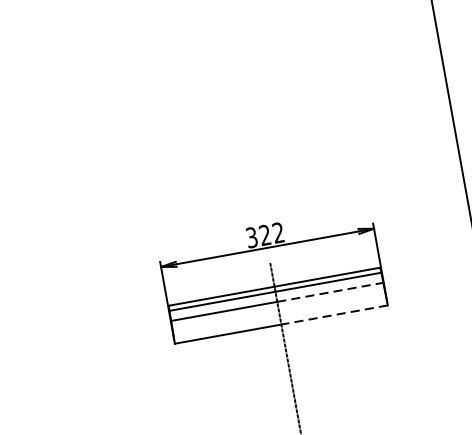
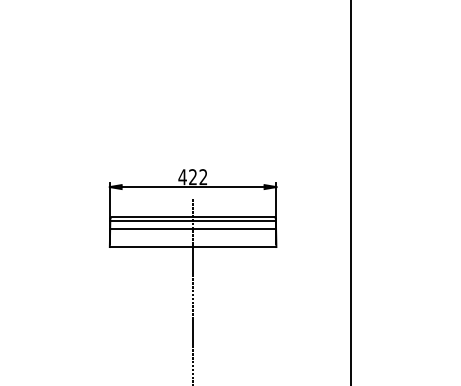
text: (251, 238) -> (182, 177), 322 -> 422
line: (331, 292) -> (235, 229), dashed -> solid
line: (334, 315) -> (234, 247), dashed -> solid

